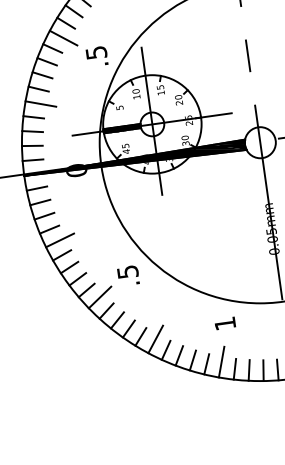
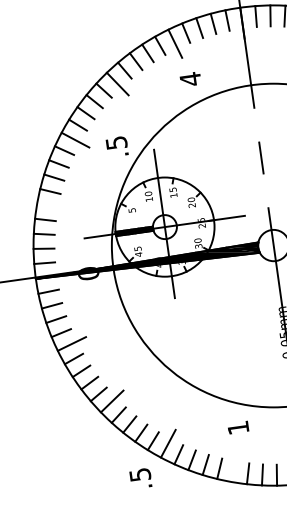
text: (96, 55) -> (116, 145), moved
line: (40, 103) -> (52, 206), removed
text: (128, 274) -> (140, 477), moved
line: (221, 362) -> (234, 466), removed

